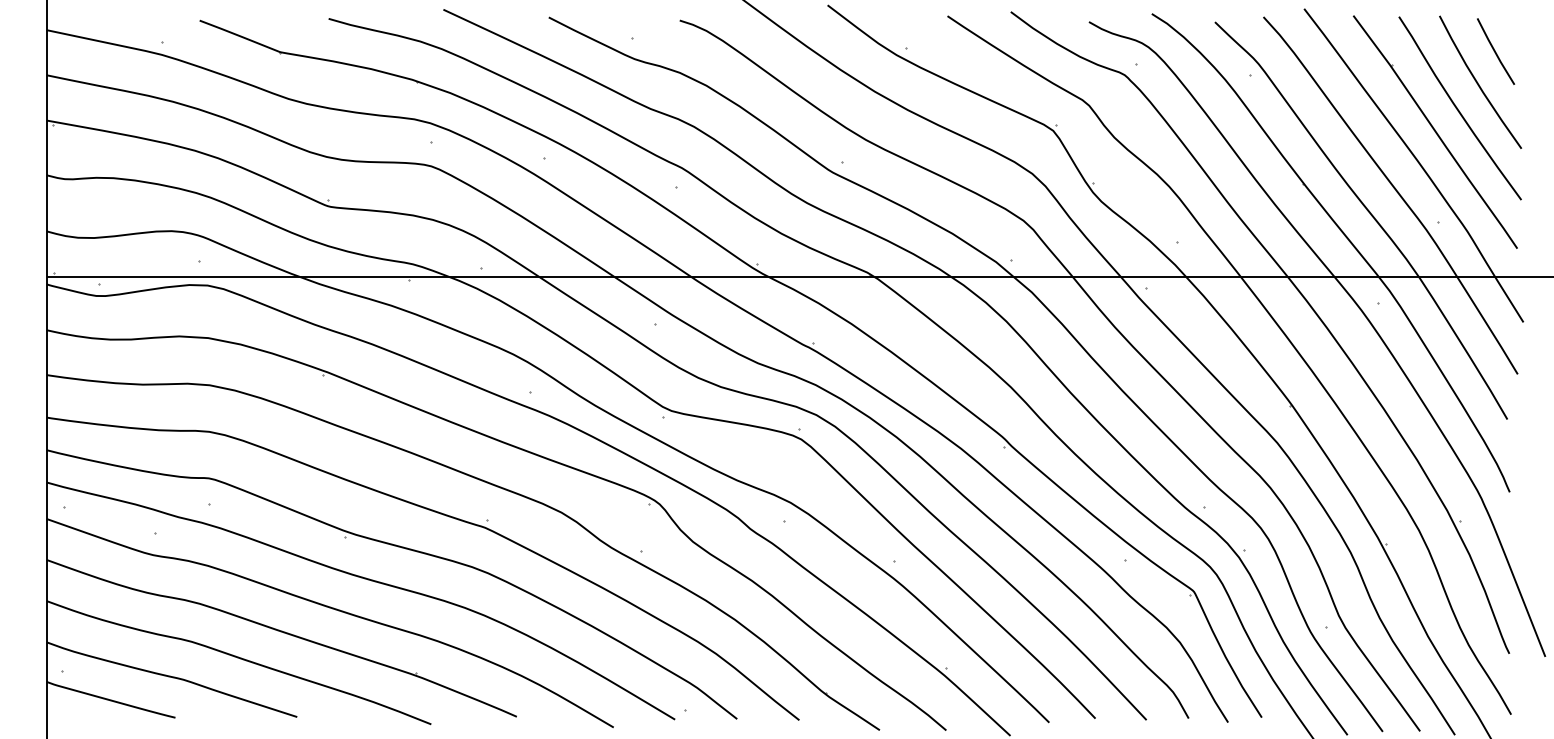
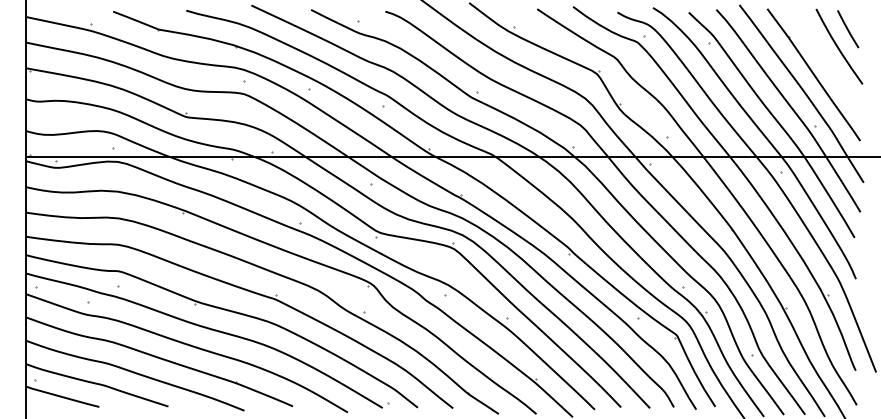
curve: (1459, 108) -> (827, 61), removed

